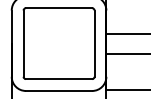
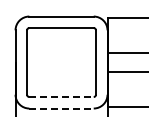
line: (60, 79) -> (62, 97), solid -> dashed
line: (60, 90) -> (62, 108), solid -> dashed

